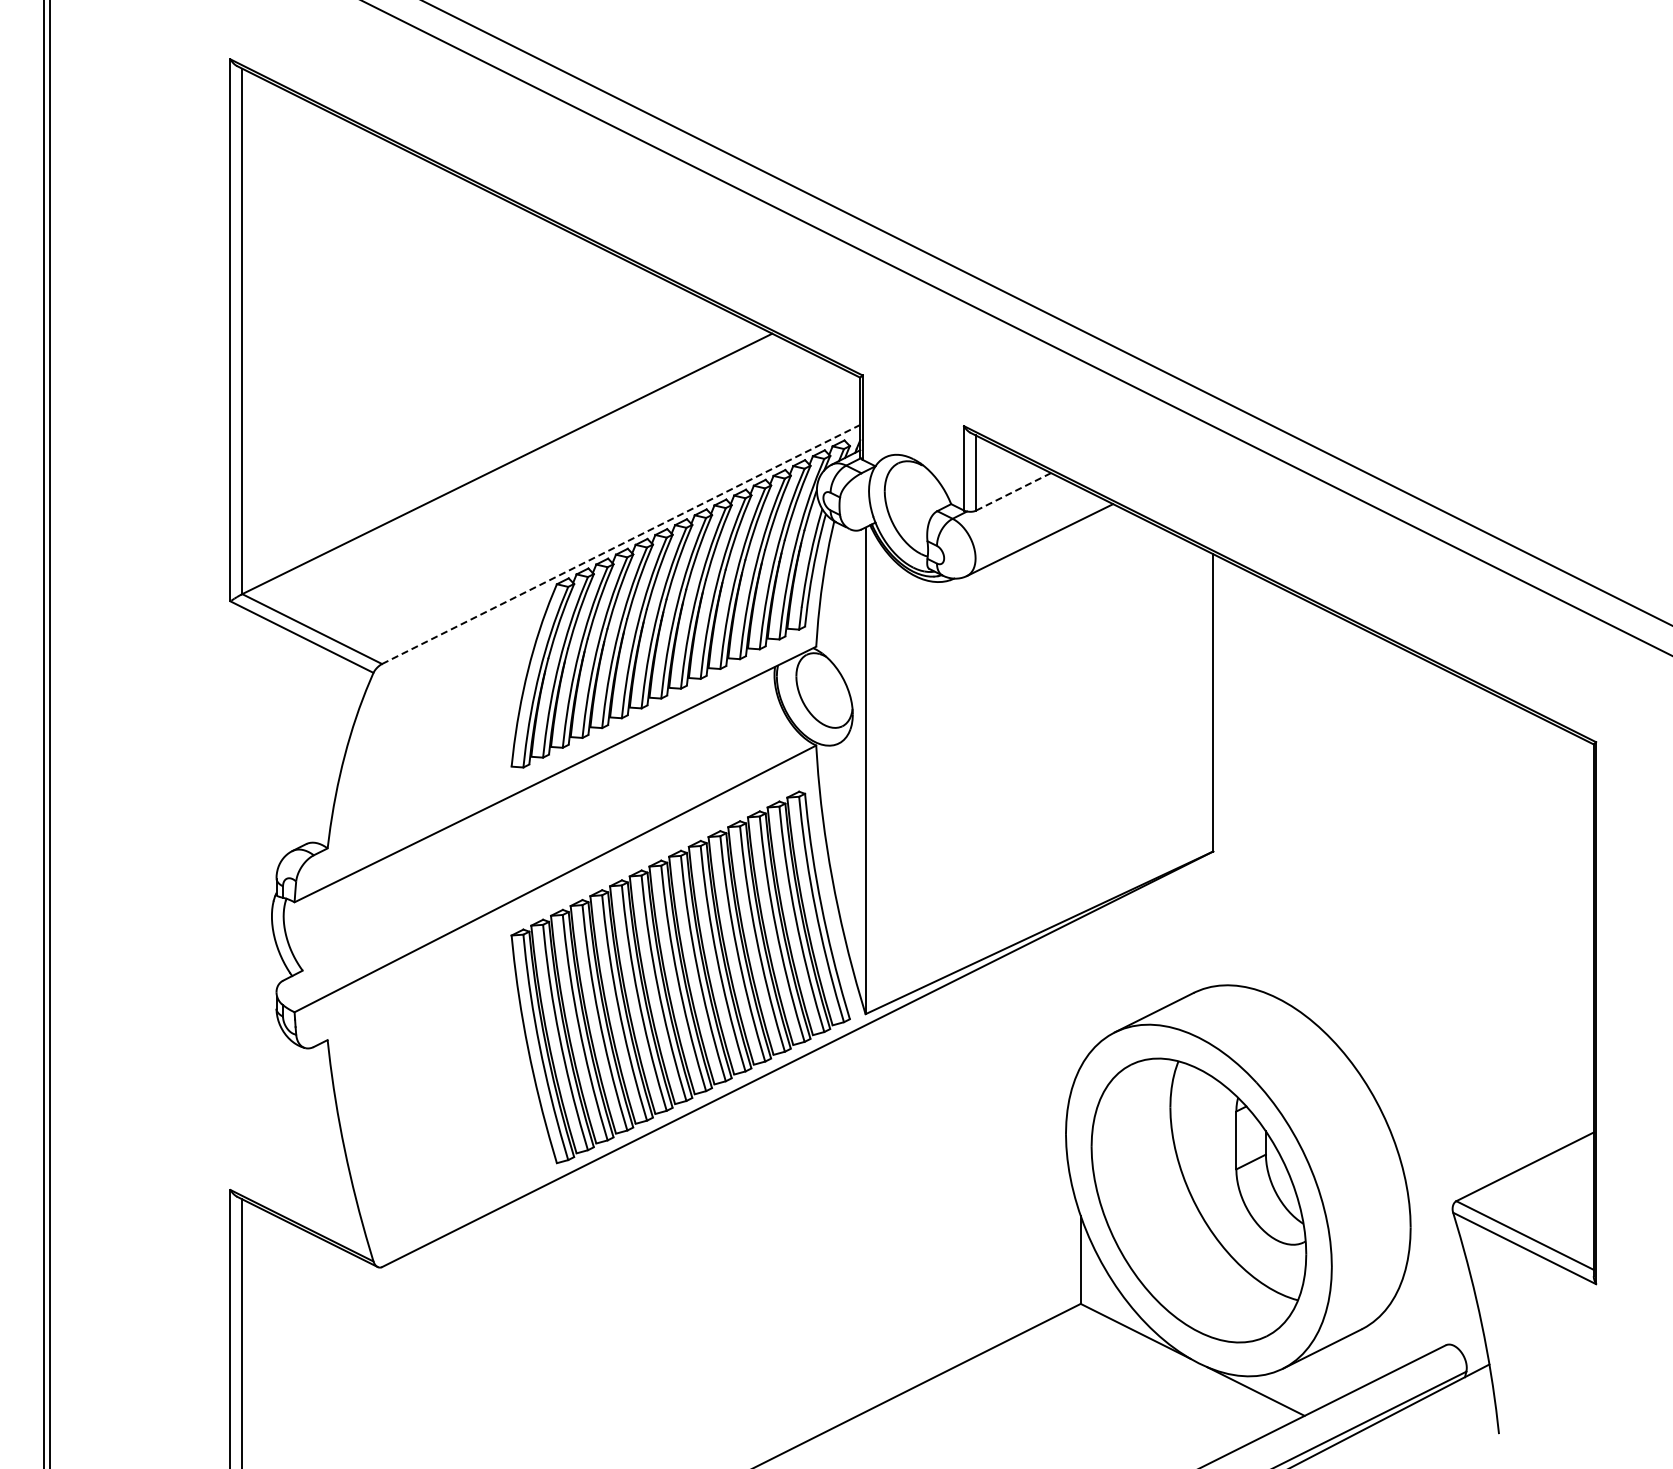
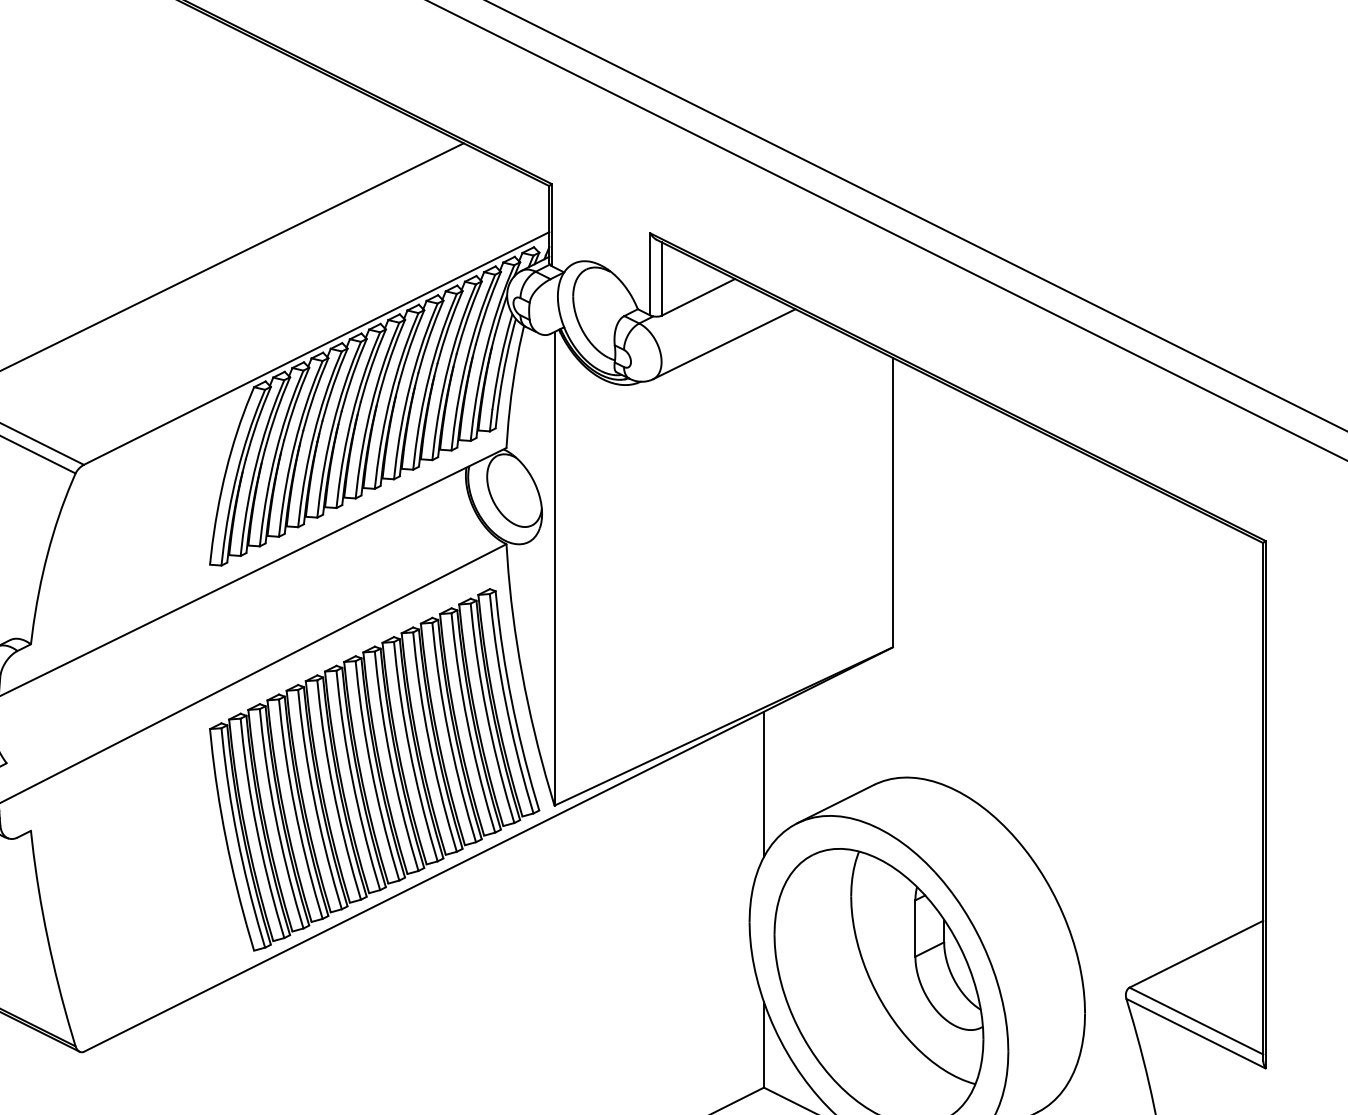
line: (1013, 492) -> (698, 297), dashed -> solid
line: (621, 544) -> (316, 348), dashed -> solid
line: (1080, 992) -> (763, 784), added

